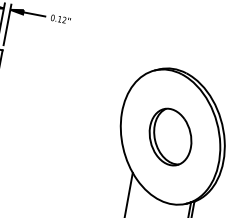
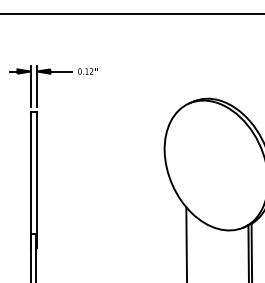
part: (169, 136) -> (215, 165), removed

